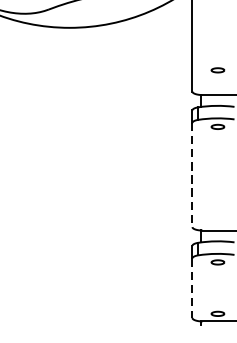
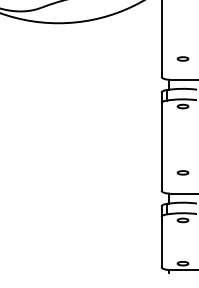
line: (192, 174) -> (161, 146), dashed -> solid
part: (217, 205) -> (182, 172), added
line: (192, 288) -> (161, 242), dashed -> solid

